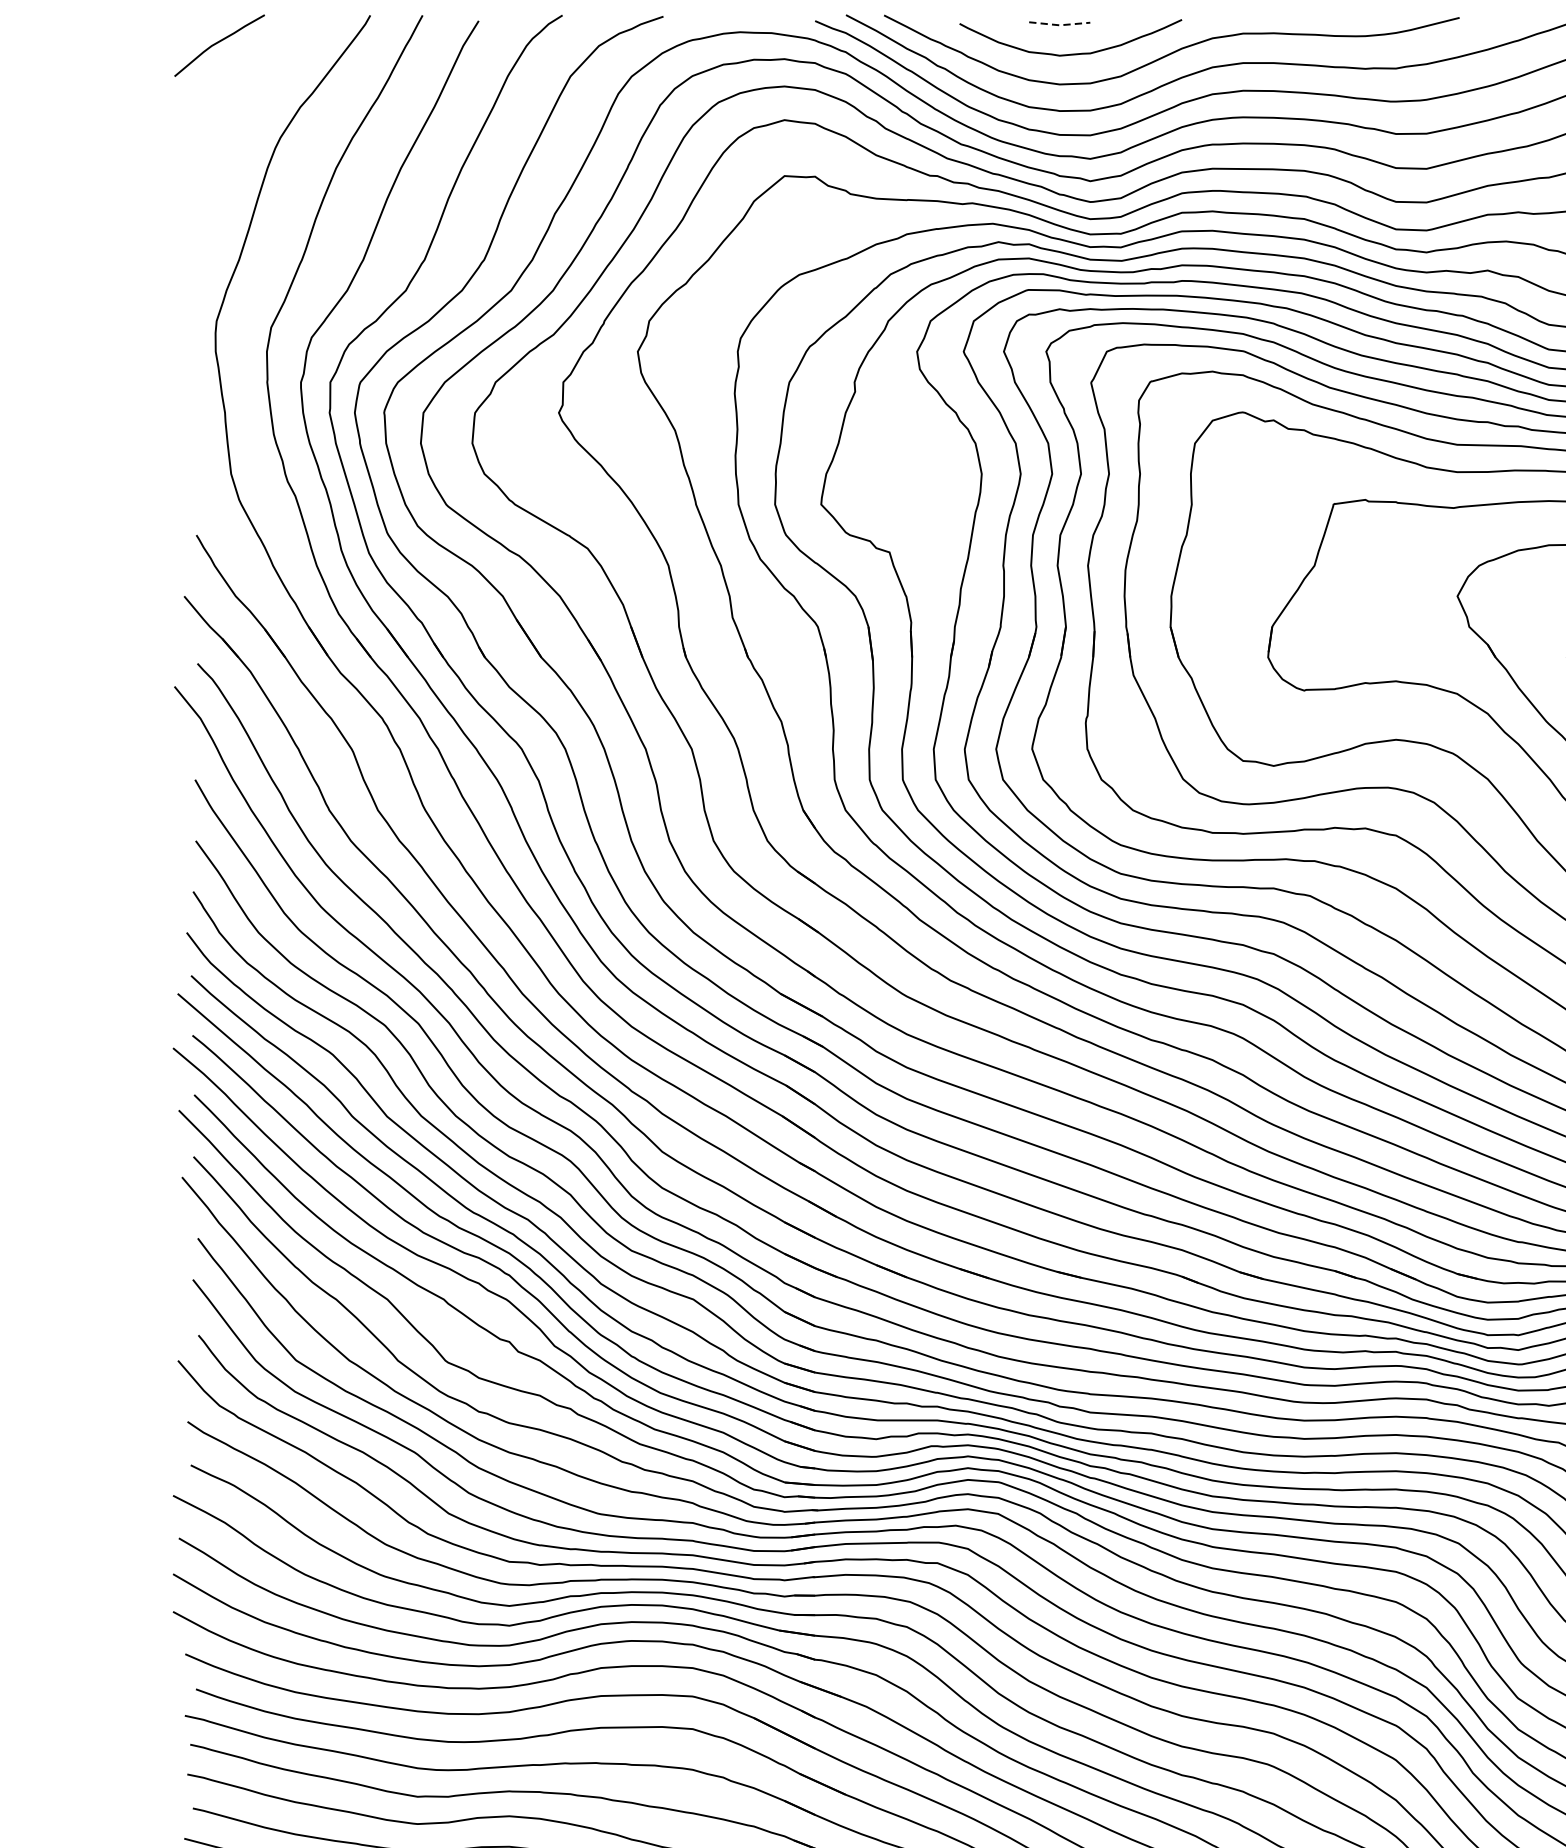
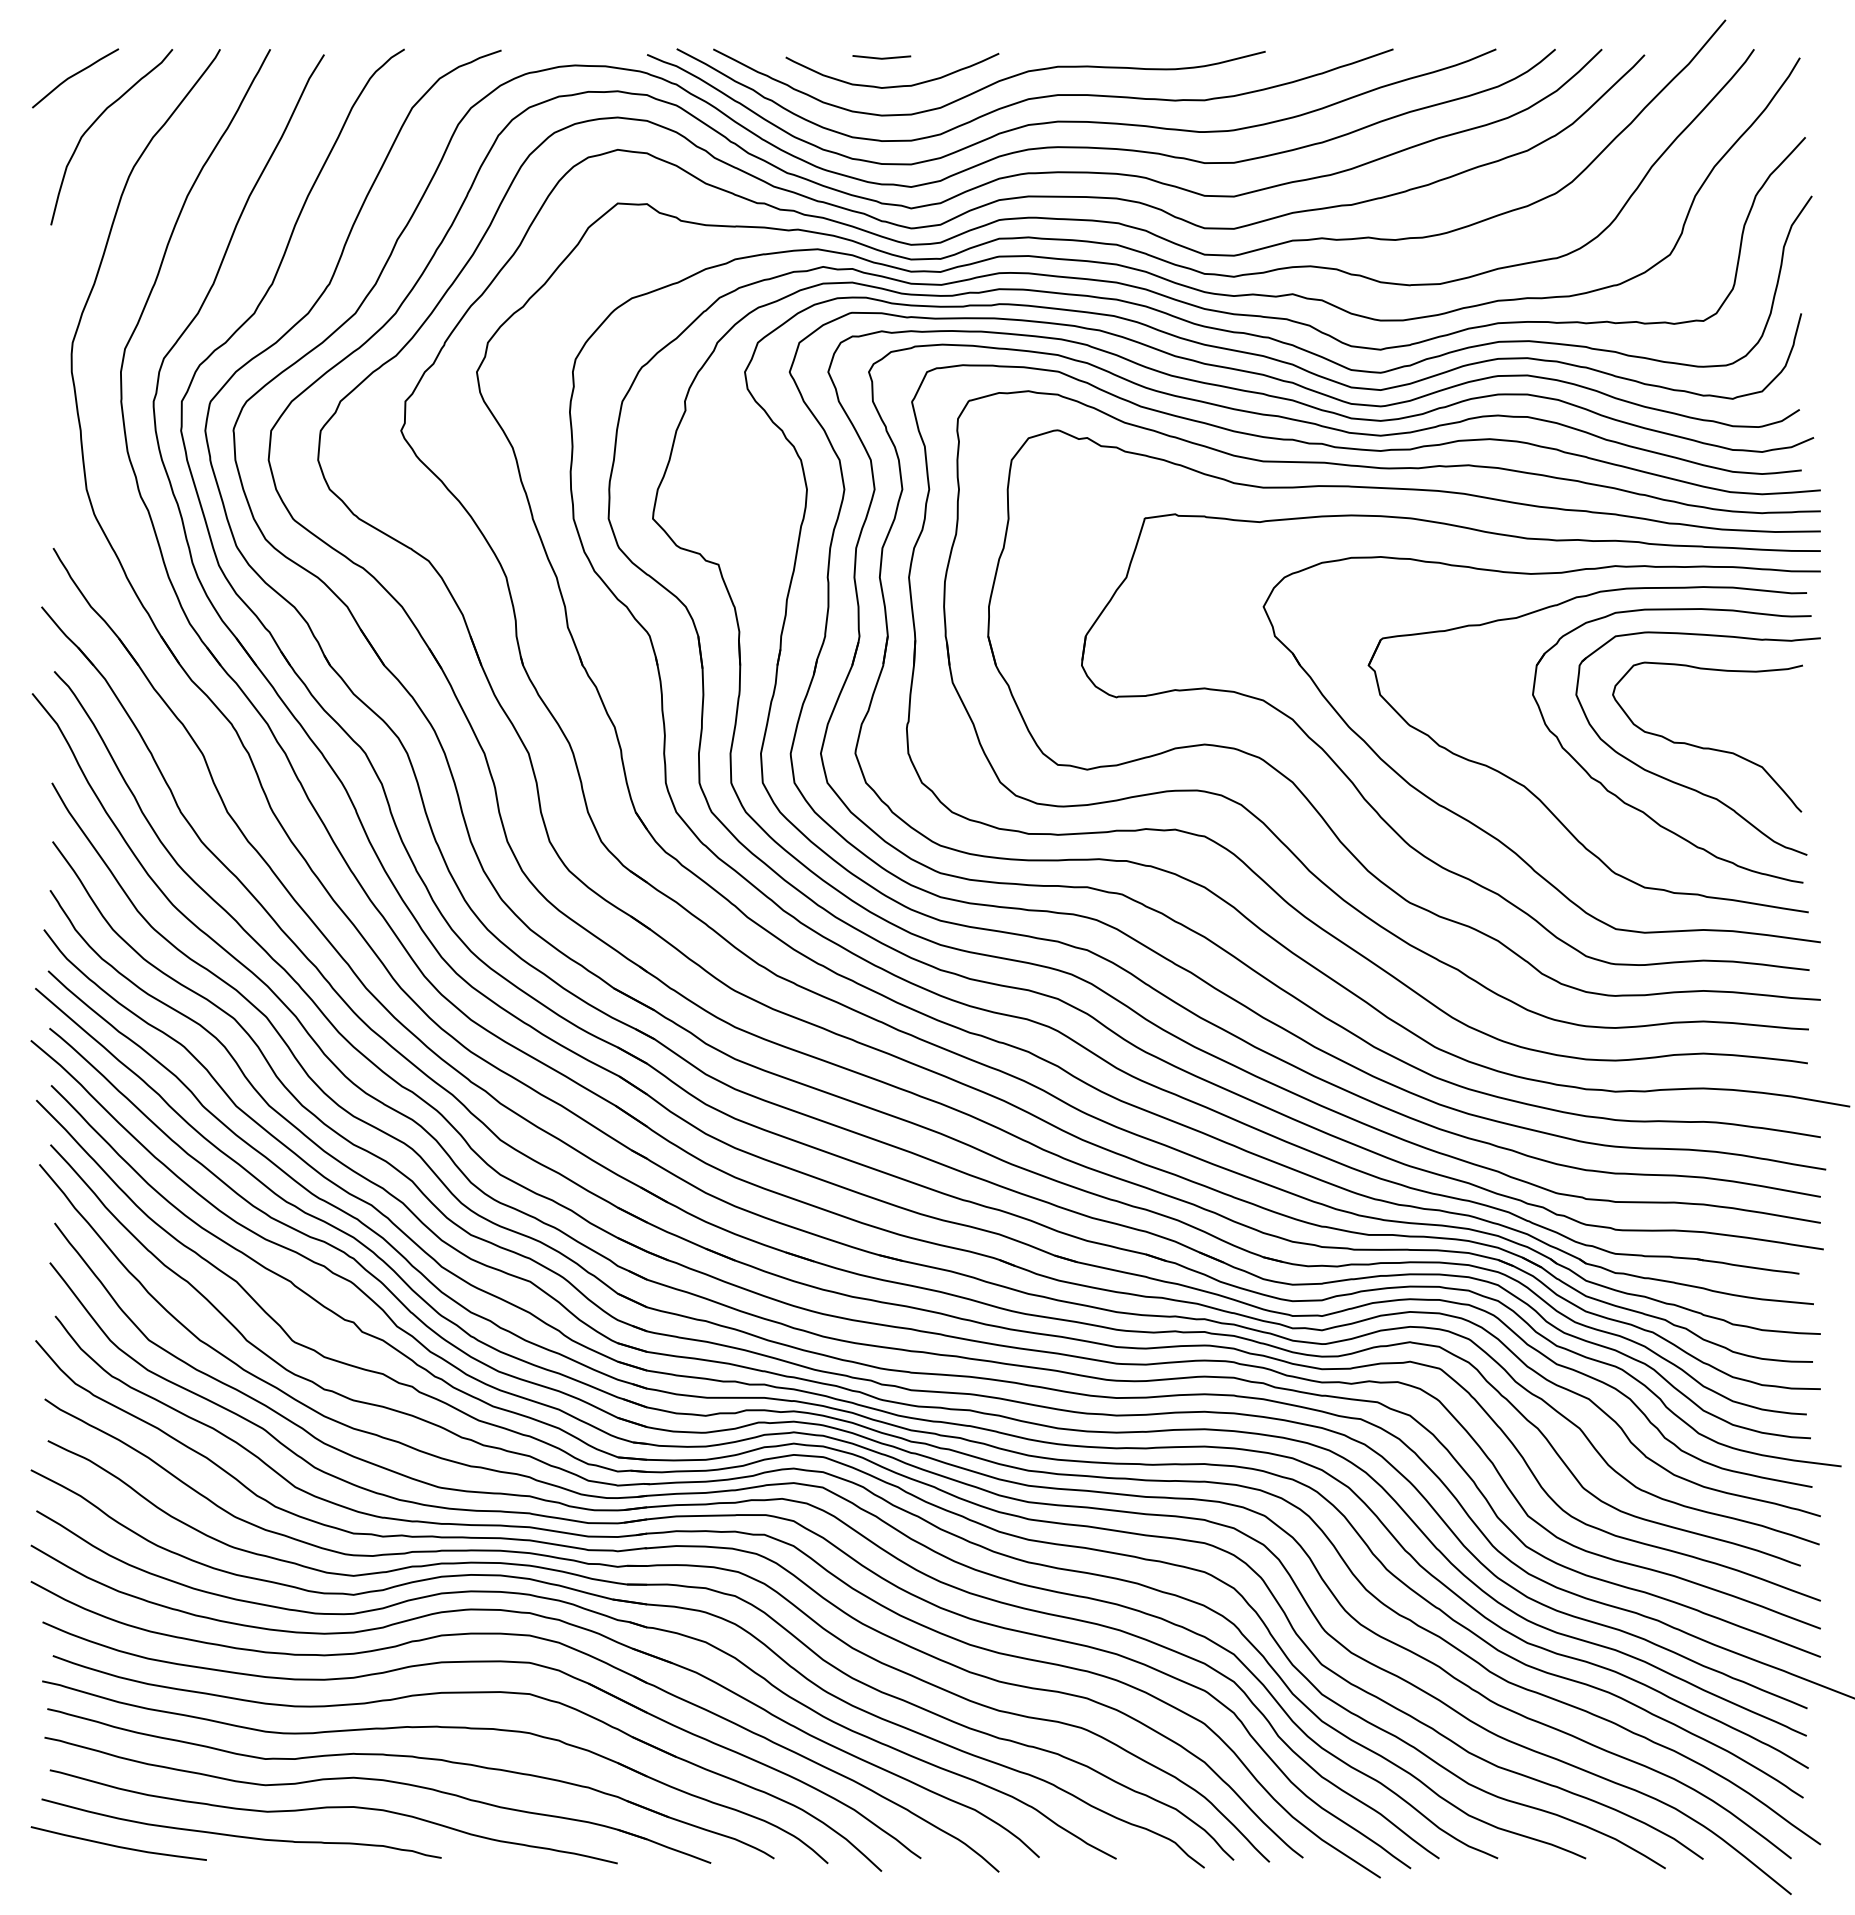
line: (1059, 24) -> (881, 58), dashed -> solid
curve: (241, 90) -> (96, 121), added

